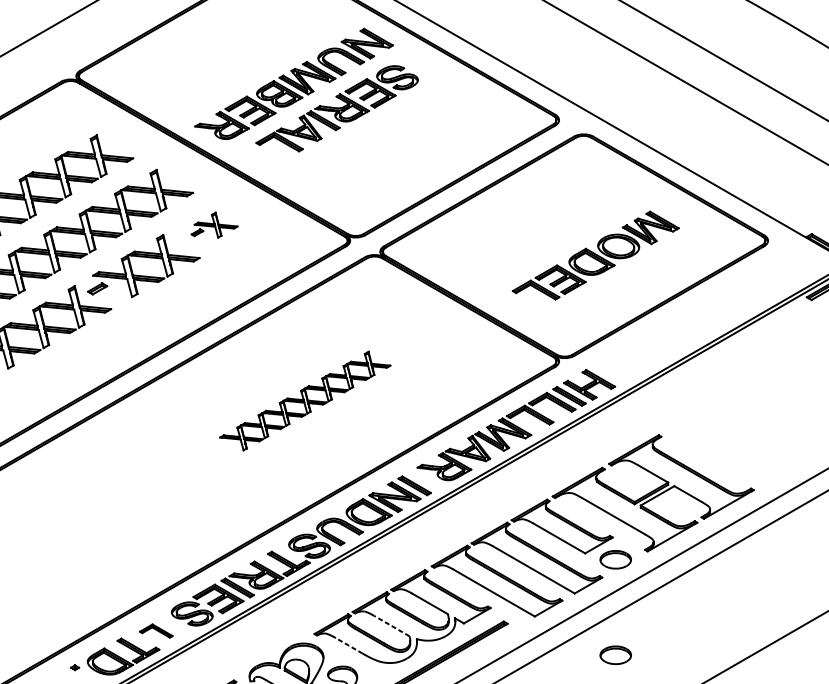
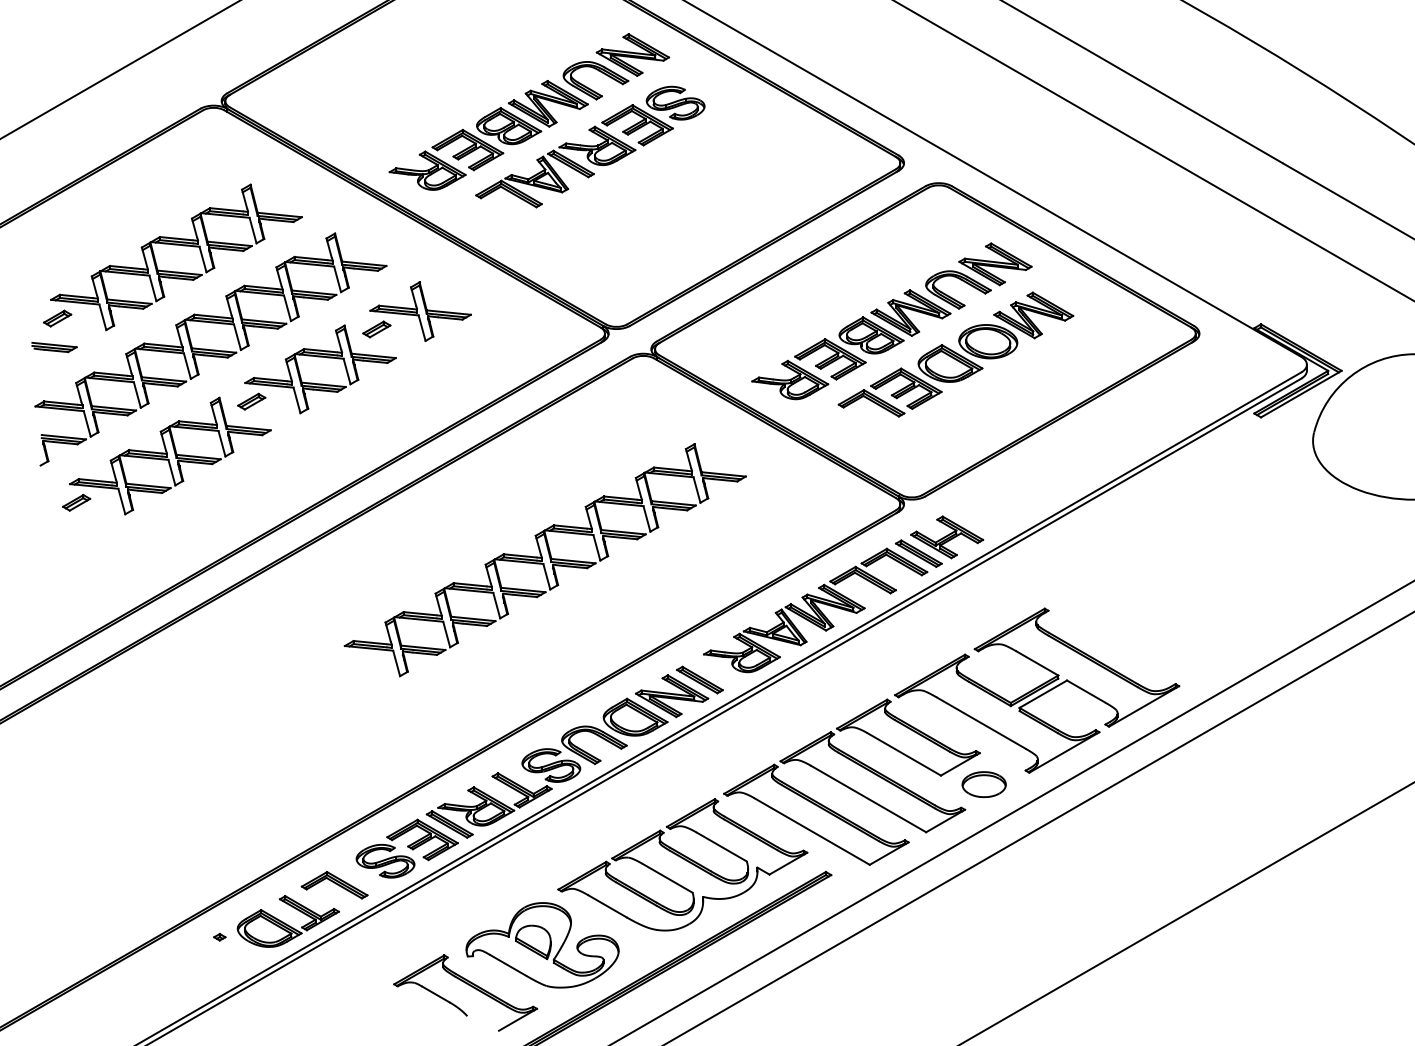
part: (214, 225) -> (416, 311), size x1.67
part: (550, 232) -> (891, 321), added
part: (304, 401) -> (544, 560), size x1.67
line: (391, 626) -> (667, 878), dashed -> solid
part: (156, 631) -> (334, 885), size x1.43
line: (349, 646) -> (607, 906), dashed -> solid
part: (615, 655) -> (983, 919), removed

